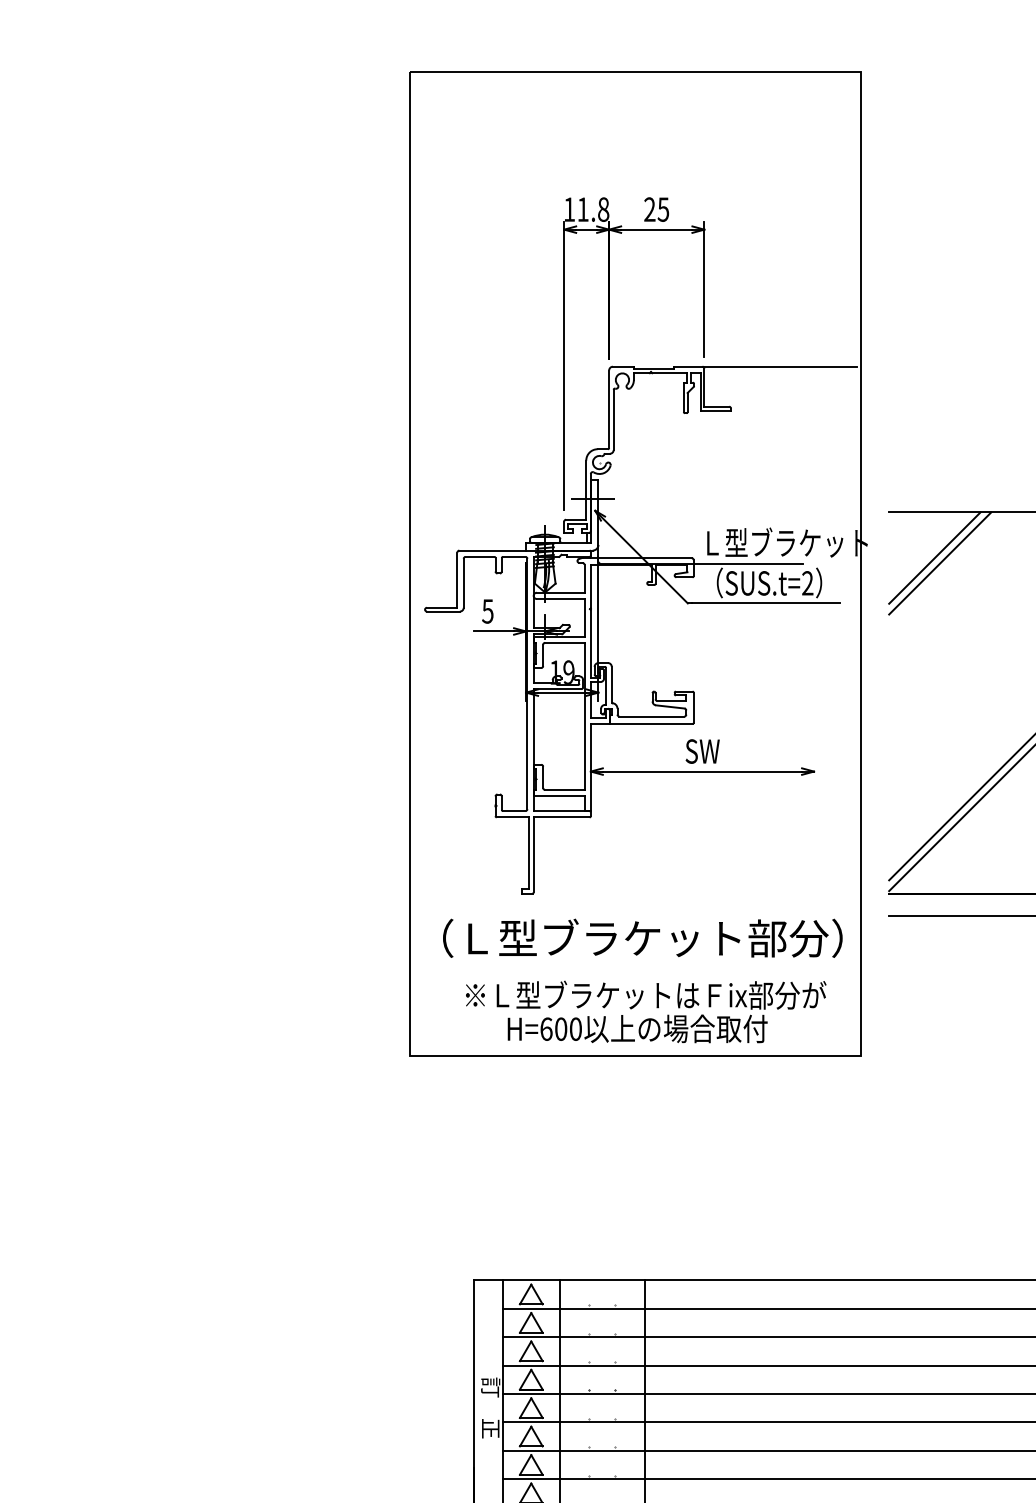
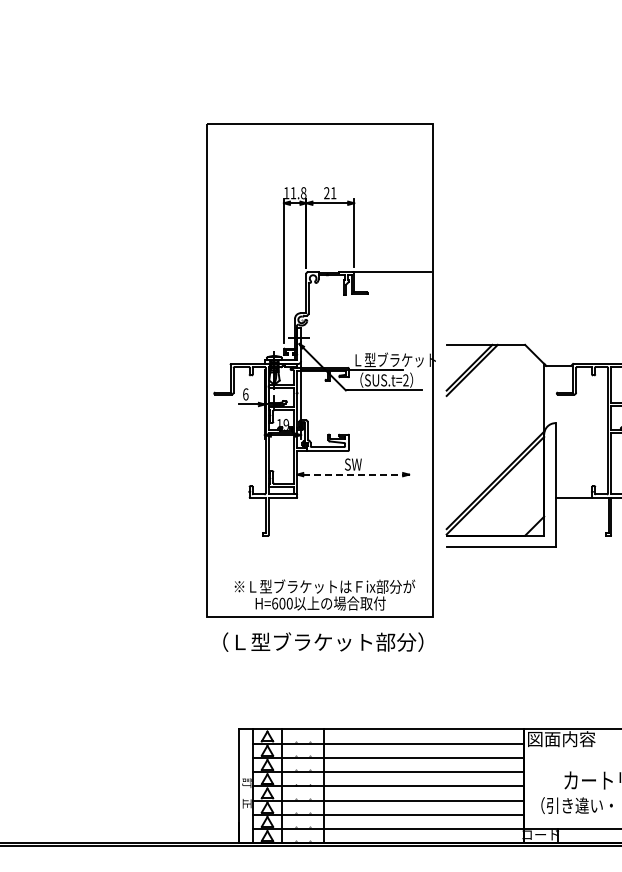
text: (663, 210) -> (333, 193), 25 -> 21
text: (487, 611) -> (245, 394), 5 -> 6
line: (703, 771) -> (353, 474), solid -> dashed
text: (643, 937) -> (323, 641), moved

